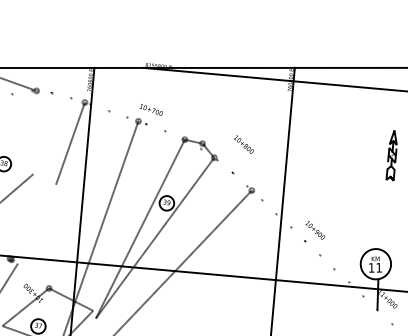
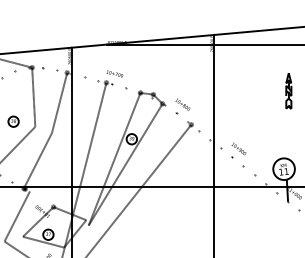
line: (34, 131) -> (33, 96), added
text: (243, 144) -> (182, 104), moved
line: (32, 221) -> (37, 160), added

